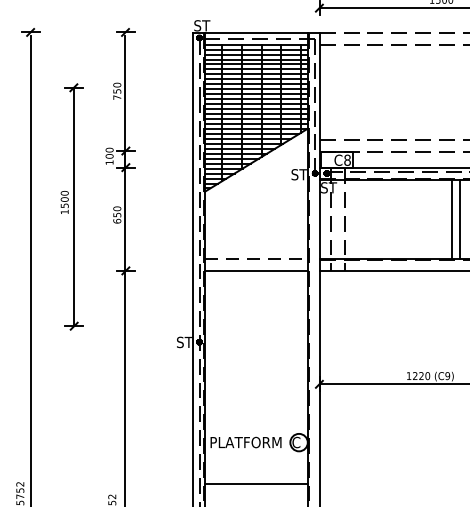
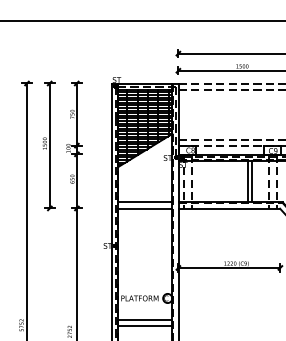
part: (71, 206) -> (48, 145), moved
line: (256, 259) -> (145, 202), dashed -> solid
line: (256, 496) -> (145, 326), added

